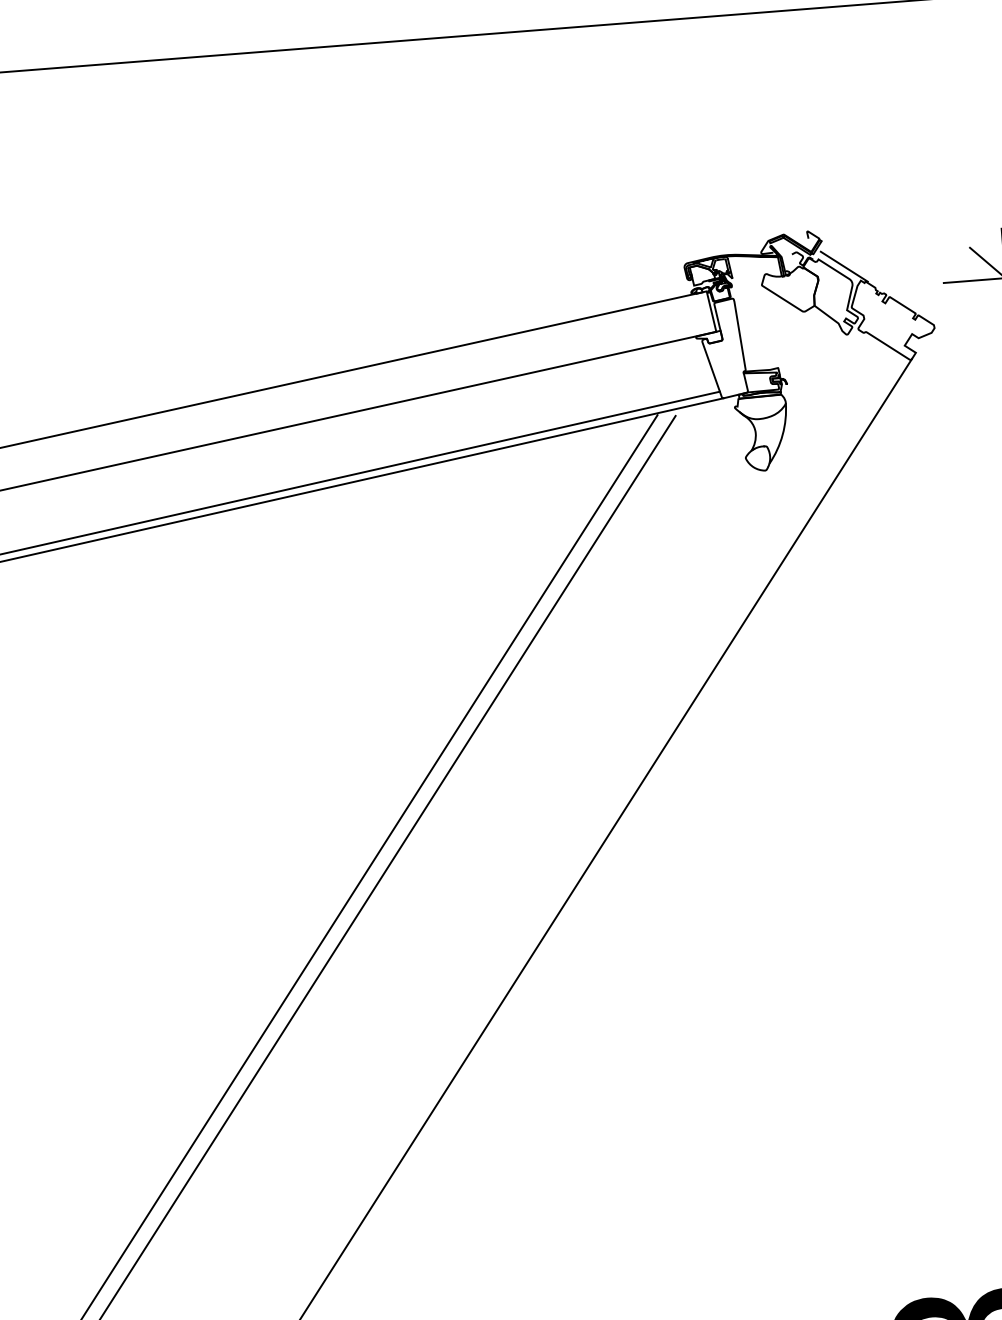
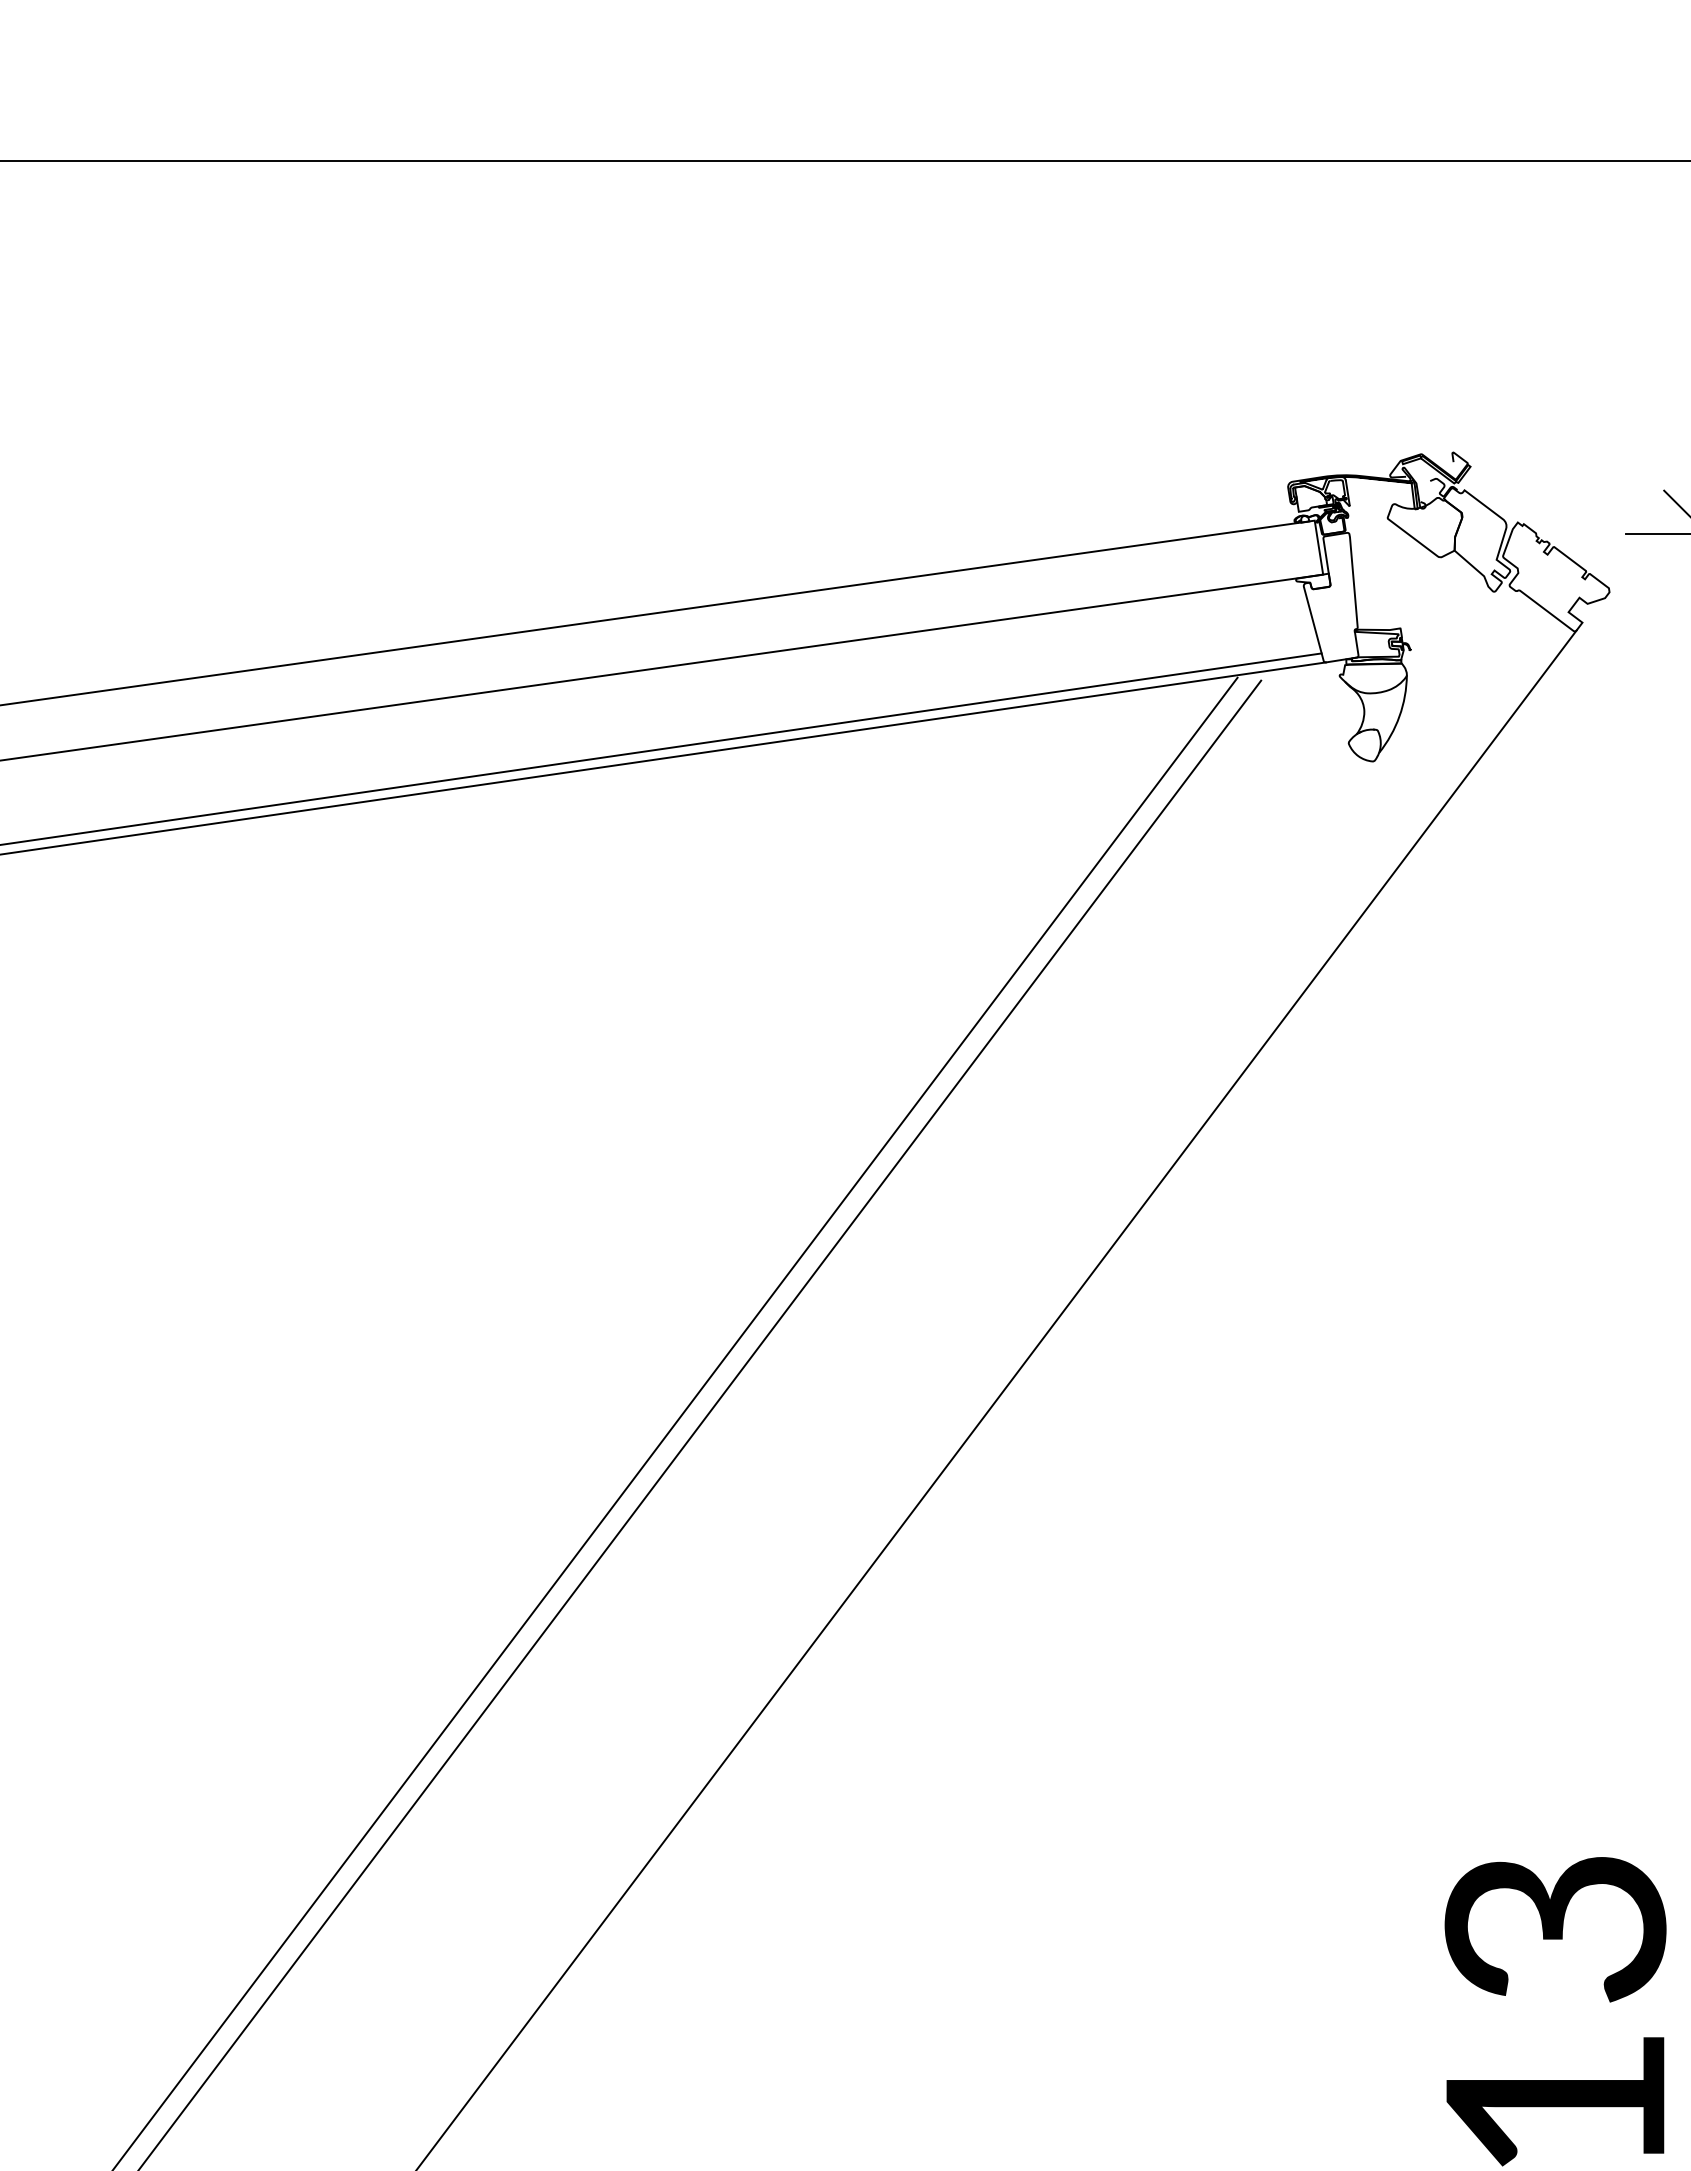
line: (844, 266) -> (1497, 502), removed

